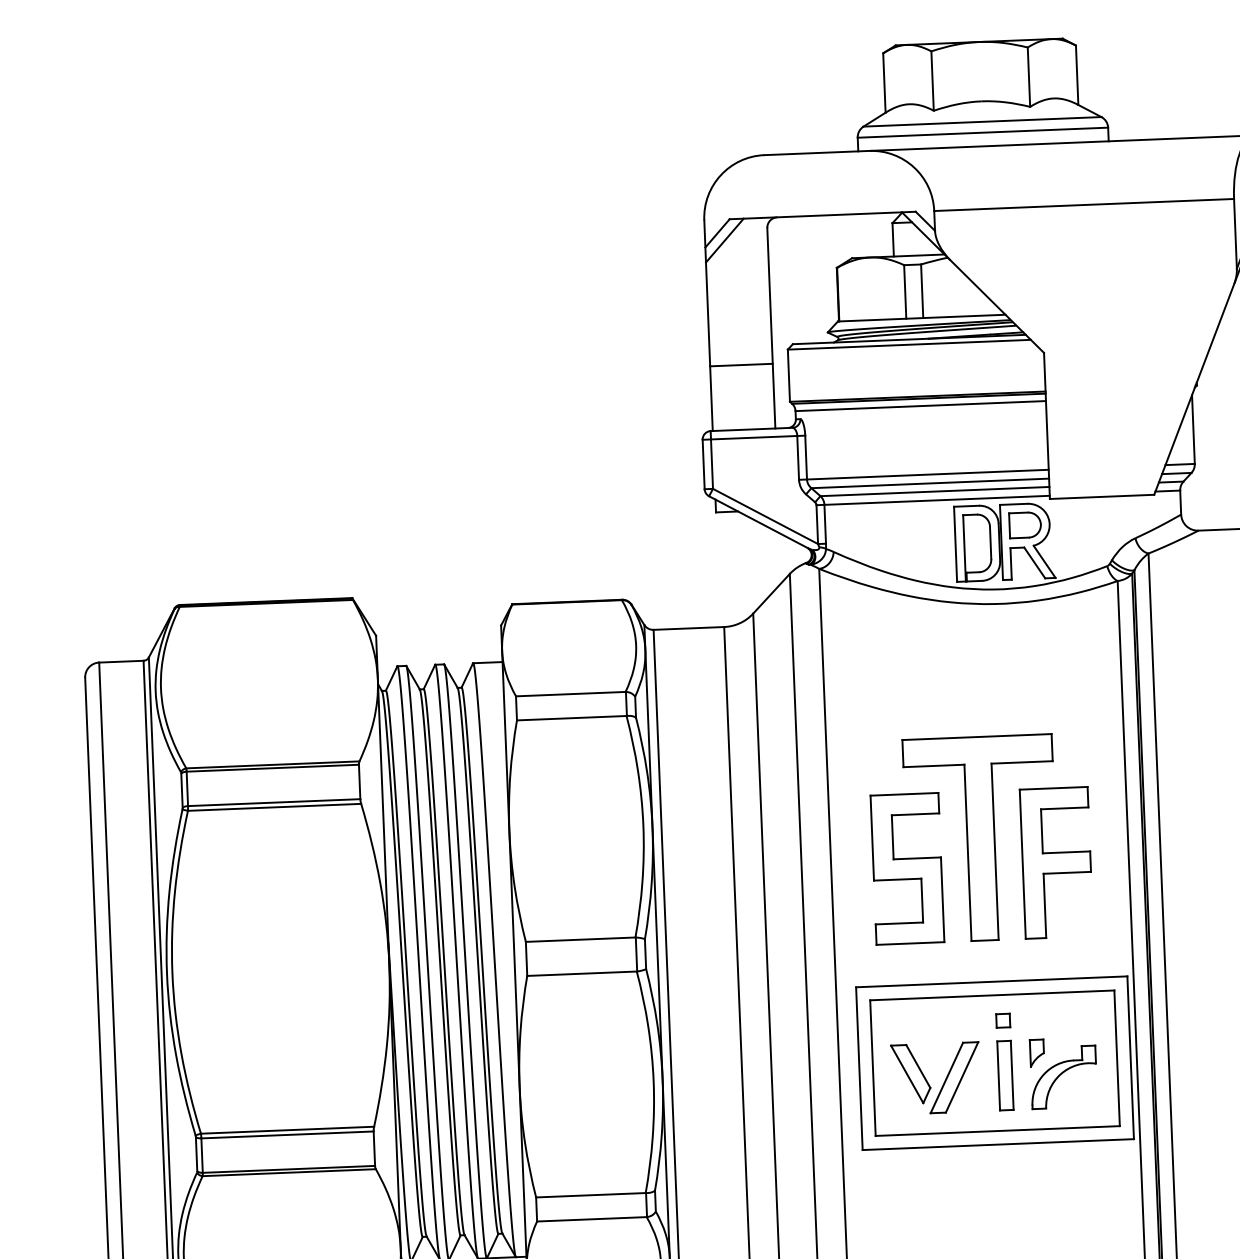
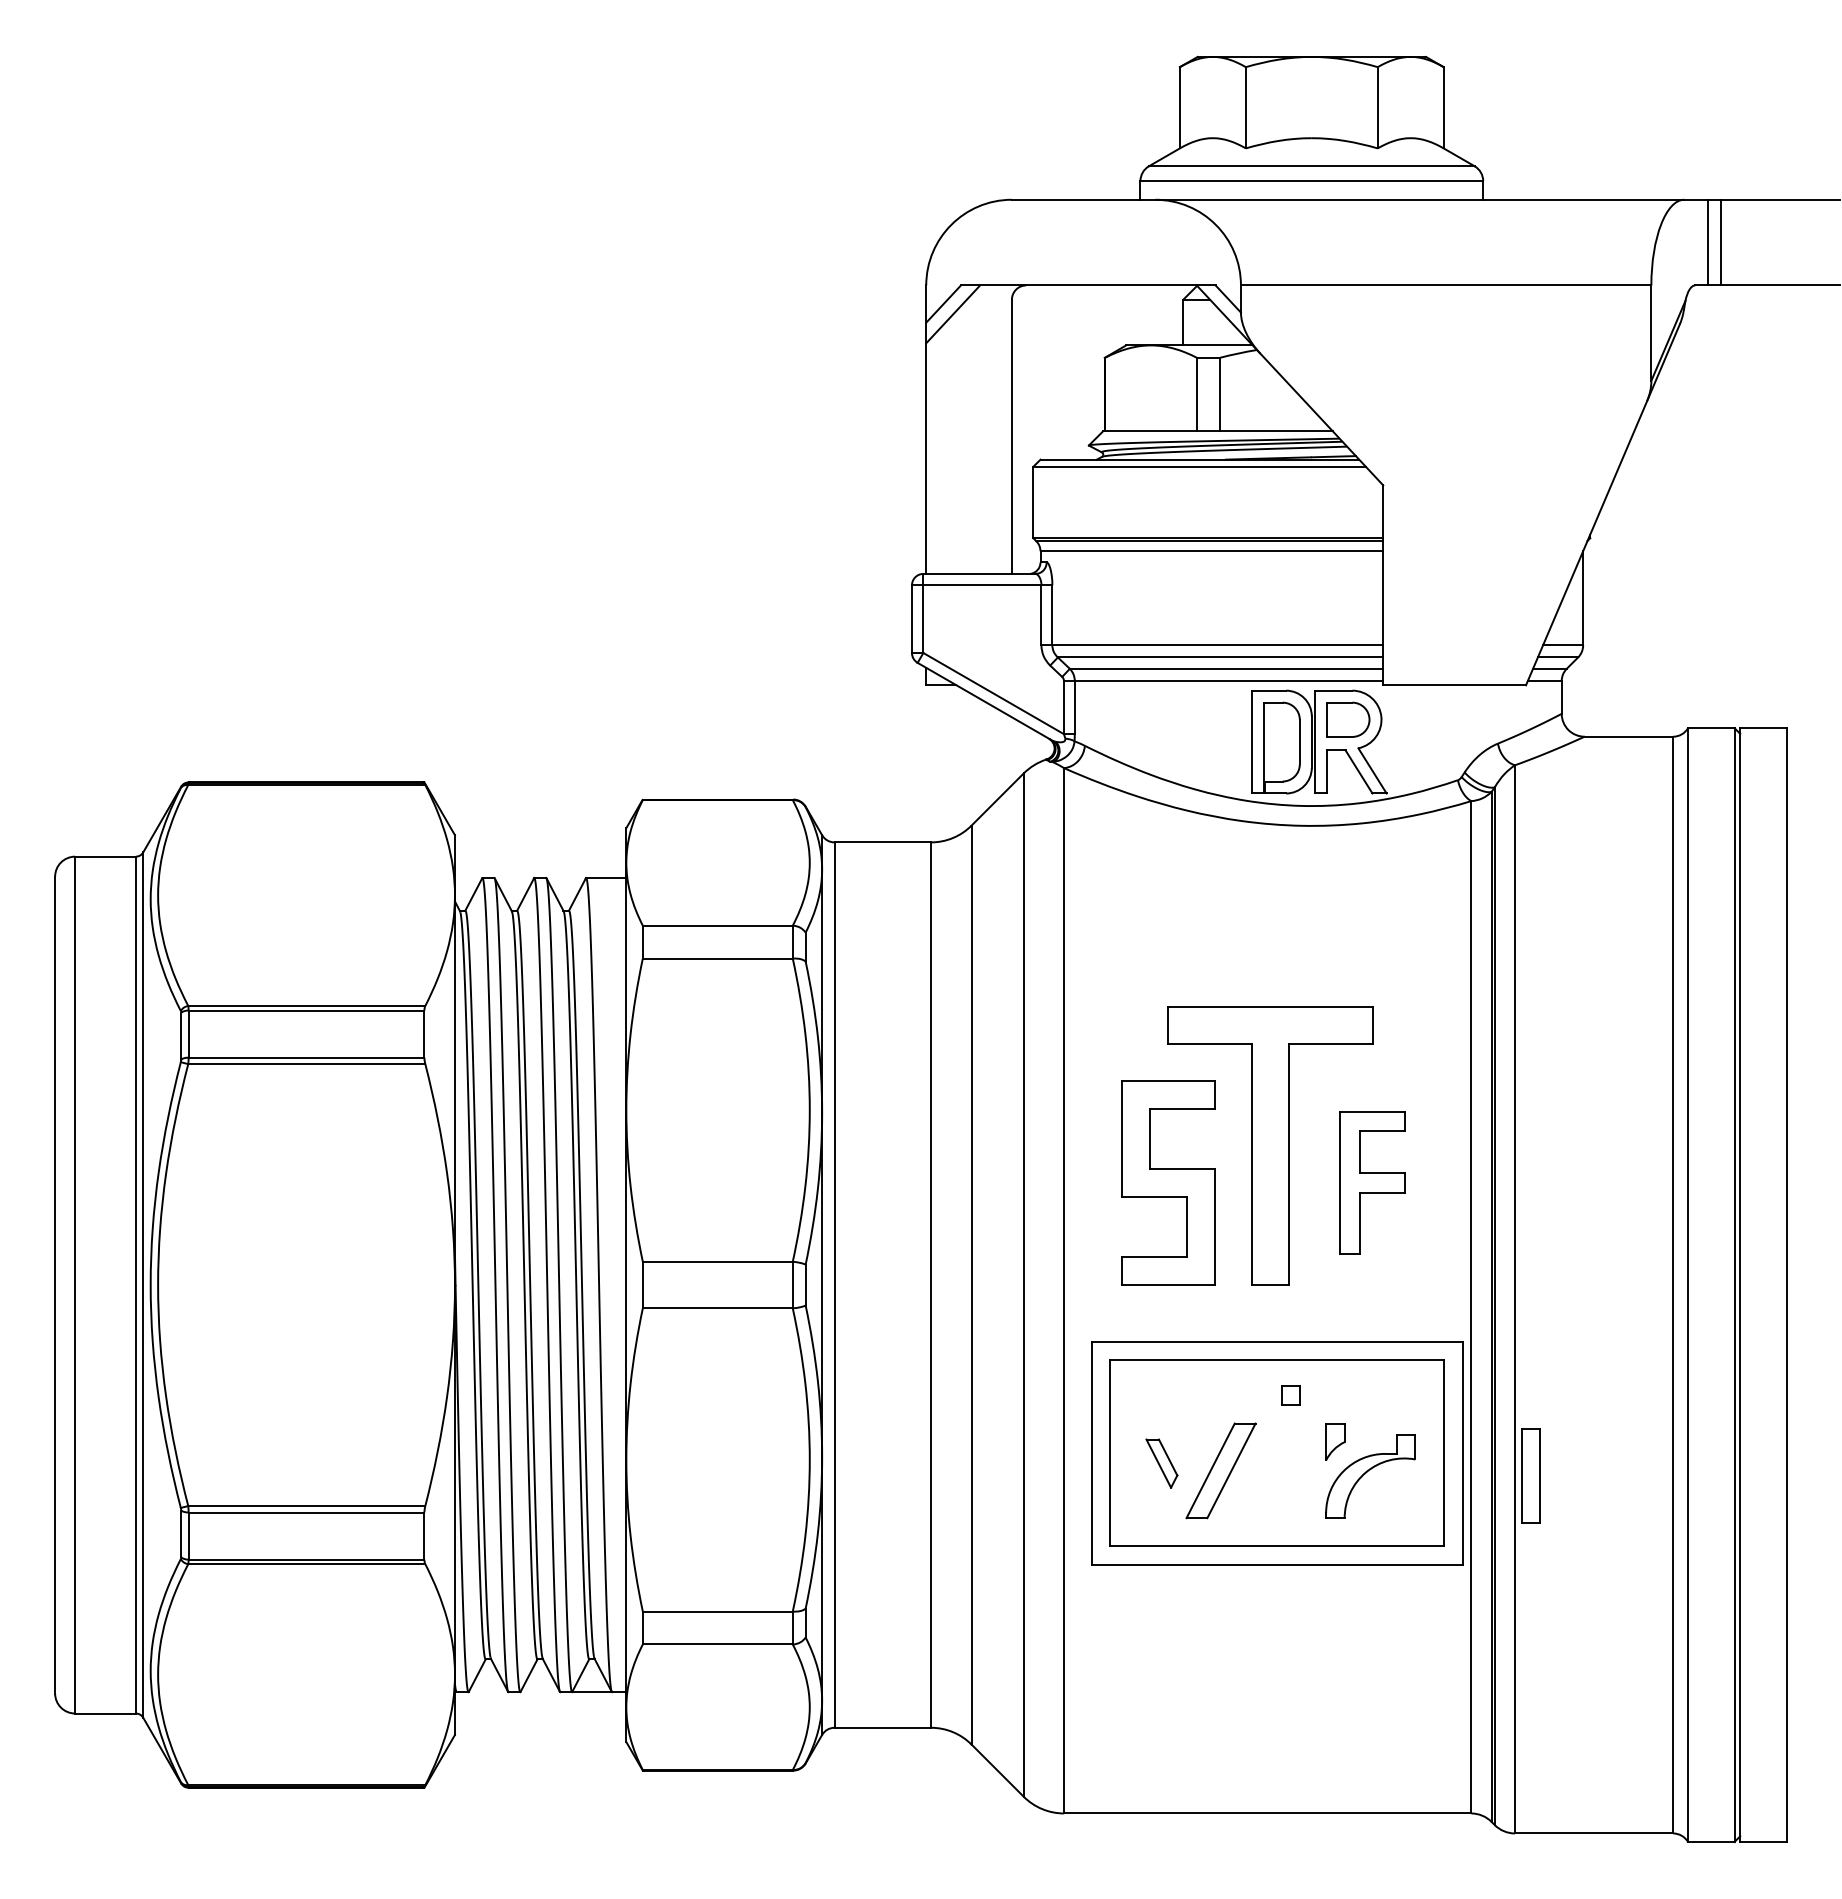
line: (741, 365) -> (968, 485), removed
part: (1056, 862) -> (1372, 1182), size x0.7
part: (910, 1074) -> (1161, 1463), size x0.6
part: (1005, 1075) -> (1530, 1475), moved

